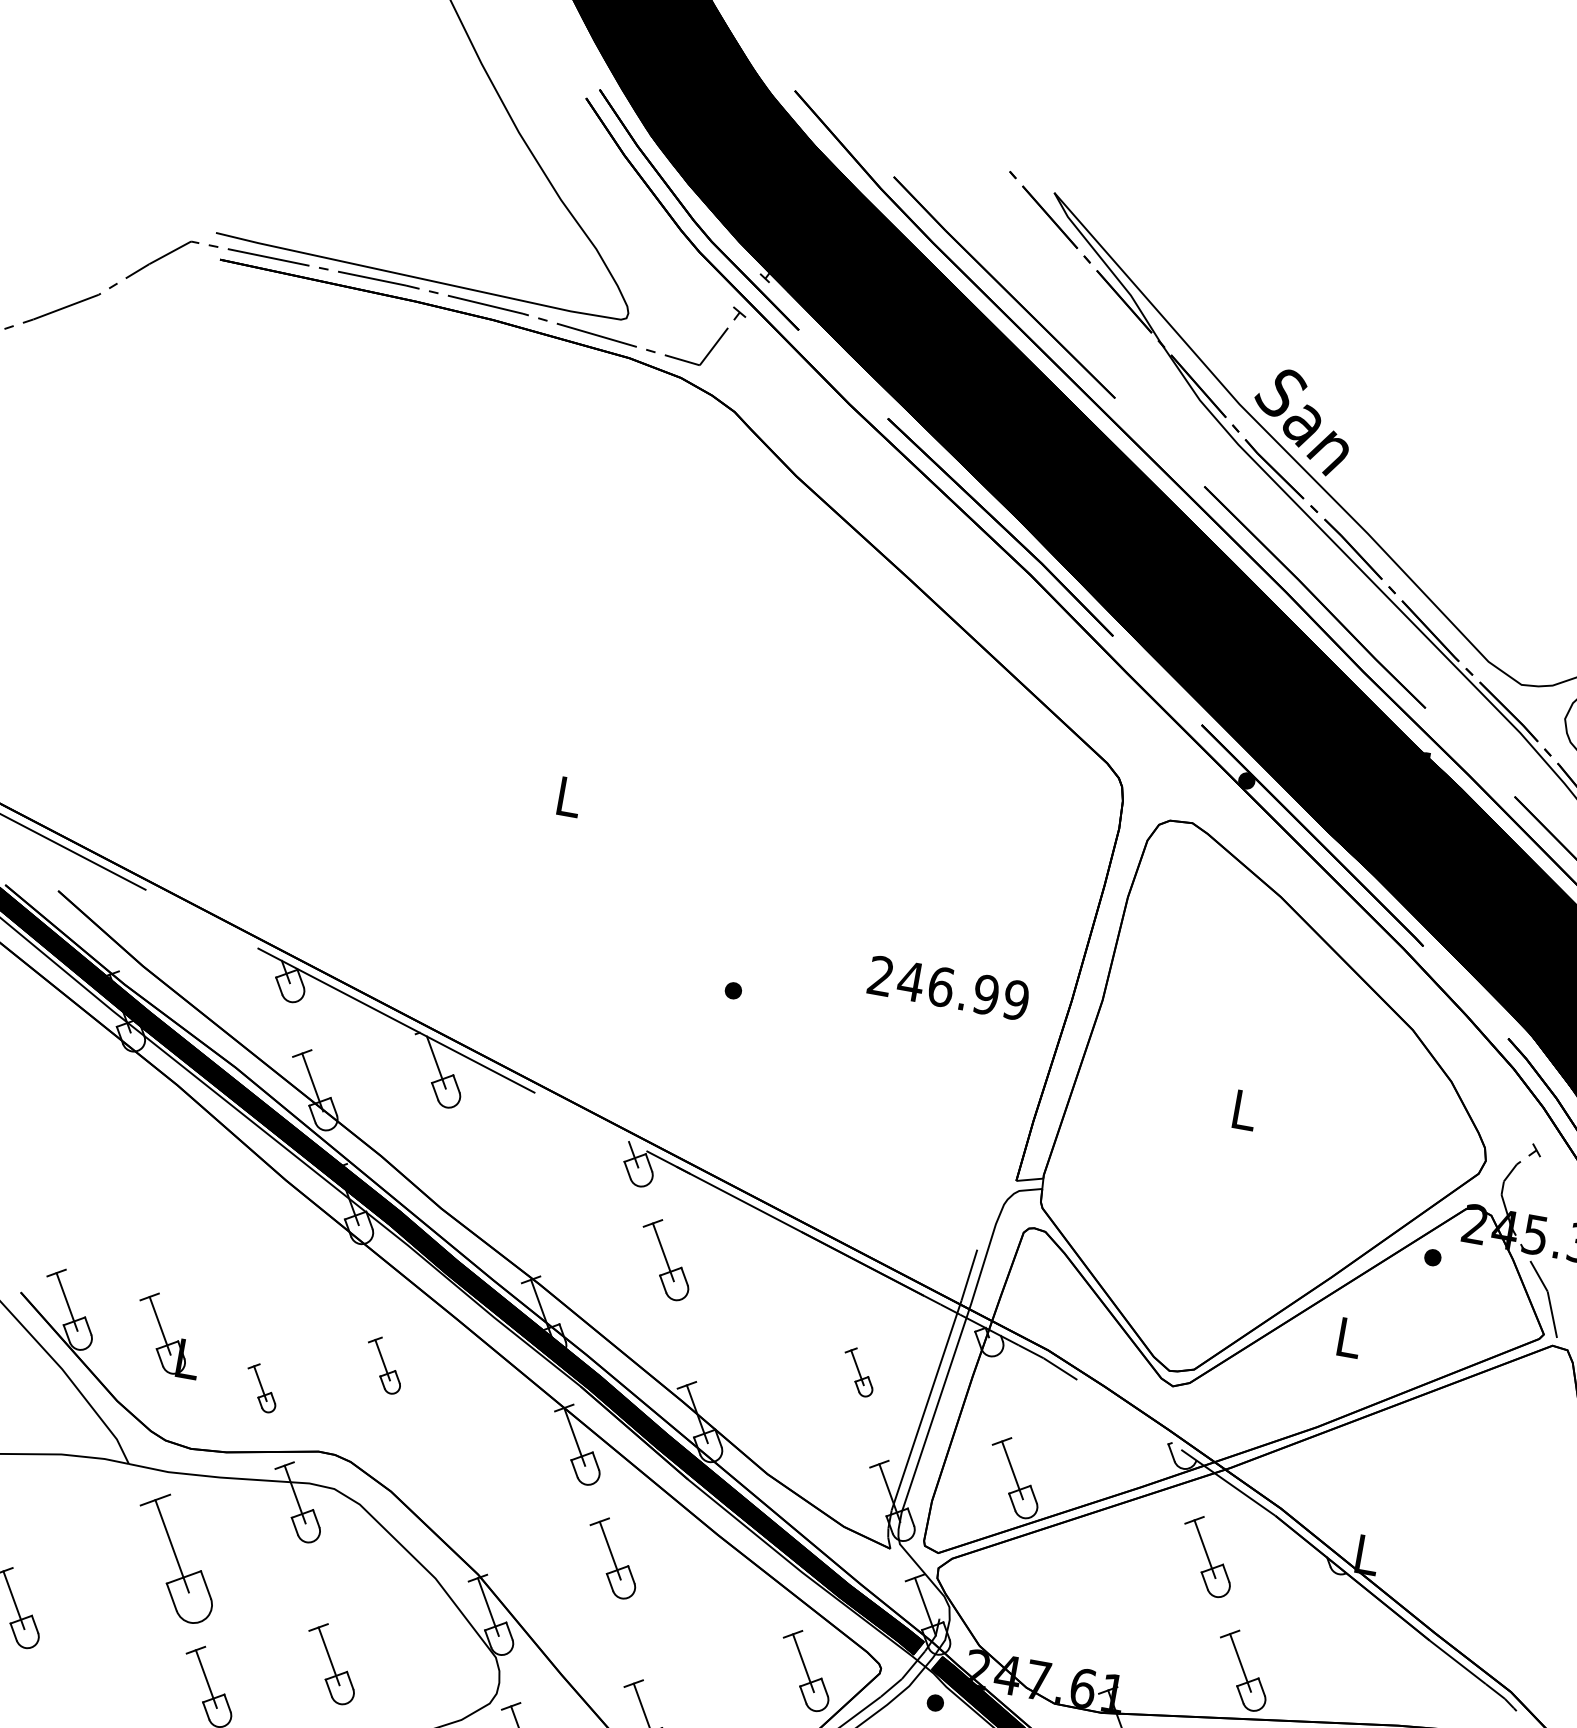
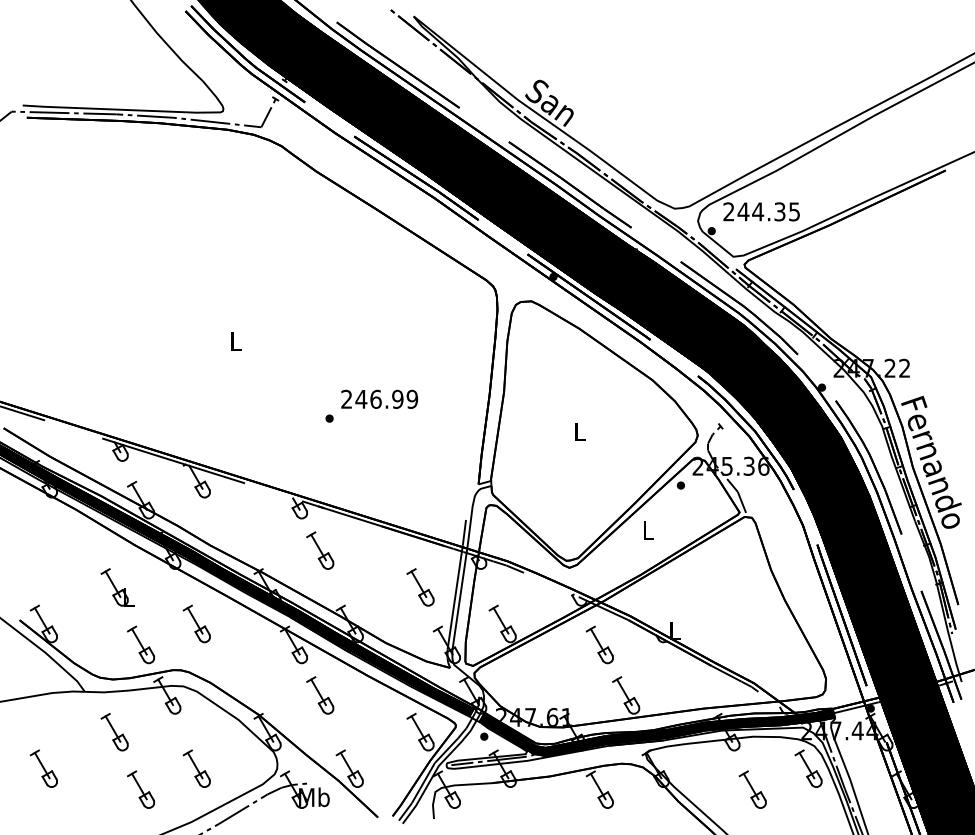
text: (948, 986) -> (379, 398), moved
part: (168, 1334) -> (117, 587), moved
part: (383, 1364) -> (196, 623), size x1.43
part: (858, 1372) -> (420, 587), size x1.67
part: (260, 1386) -> (140, 644), size x1.67
part: (174, 1558) -> (114, 732), size x0.62

